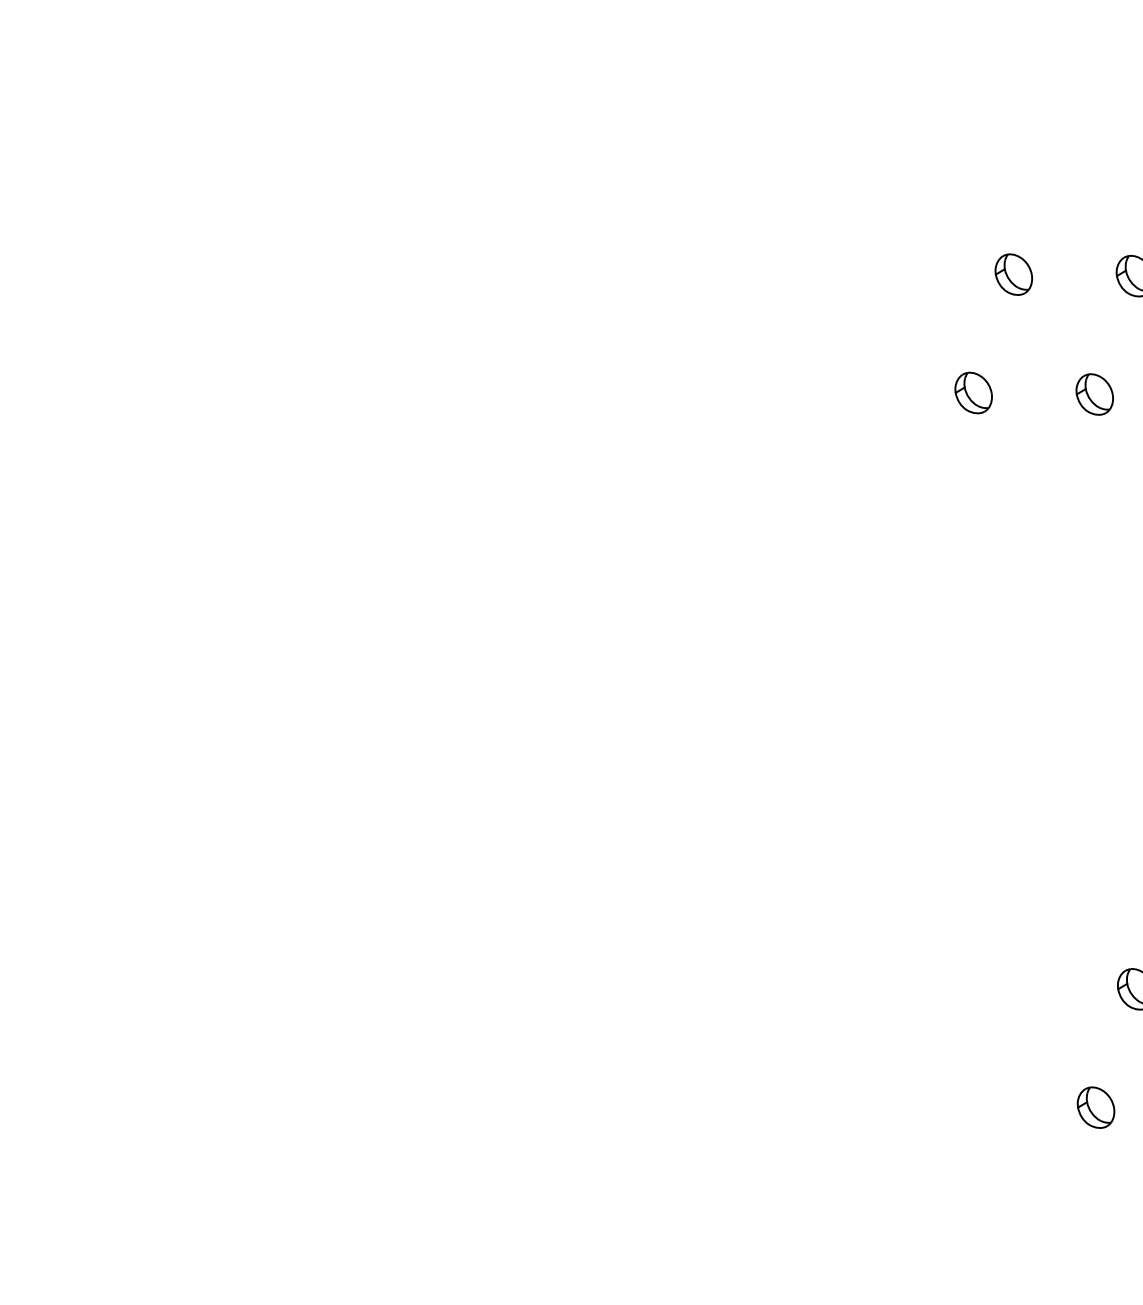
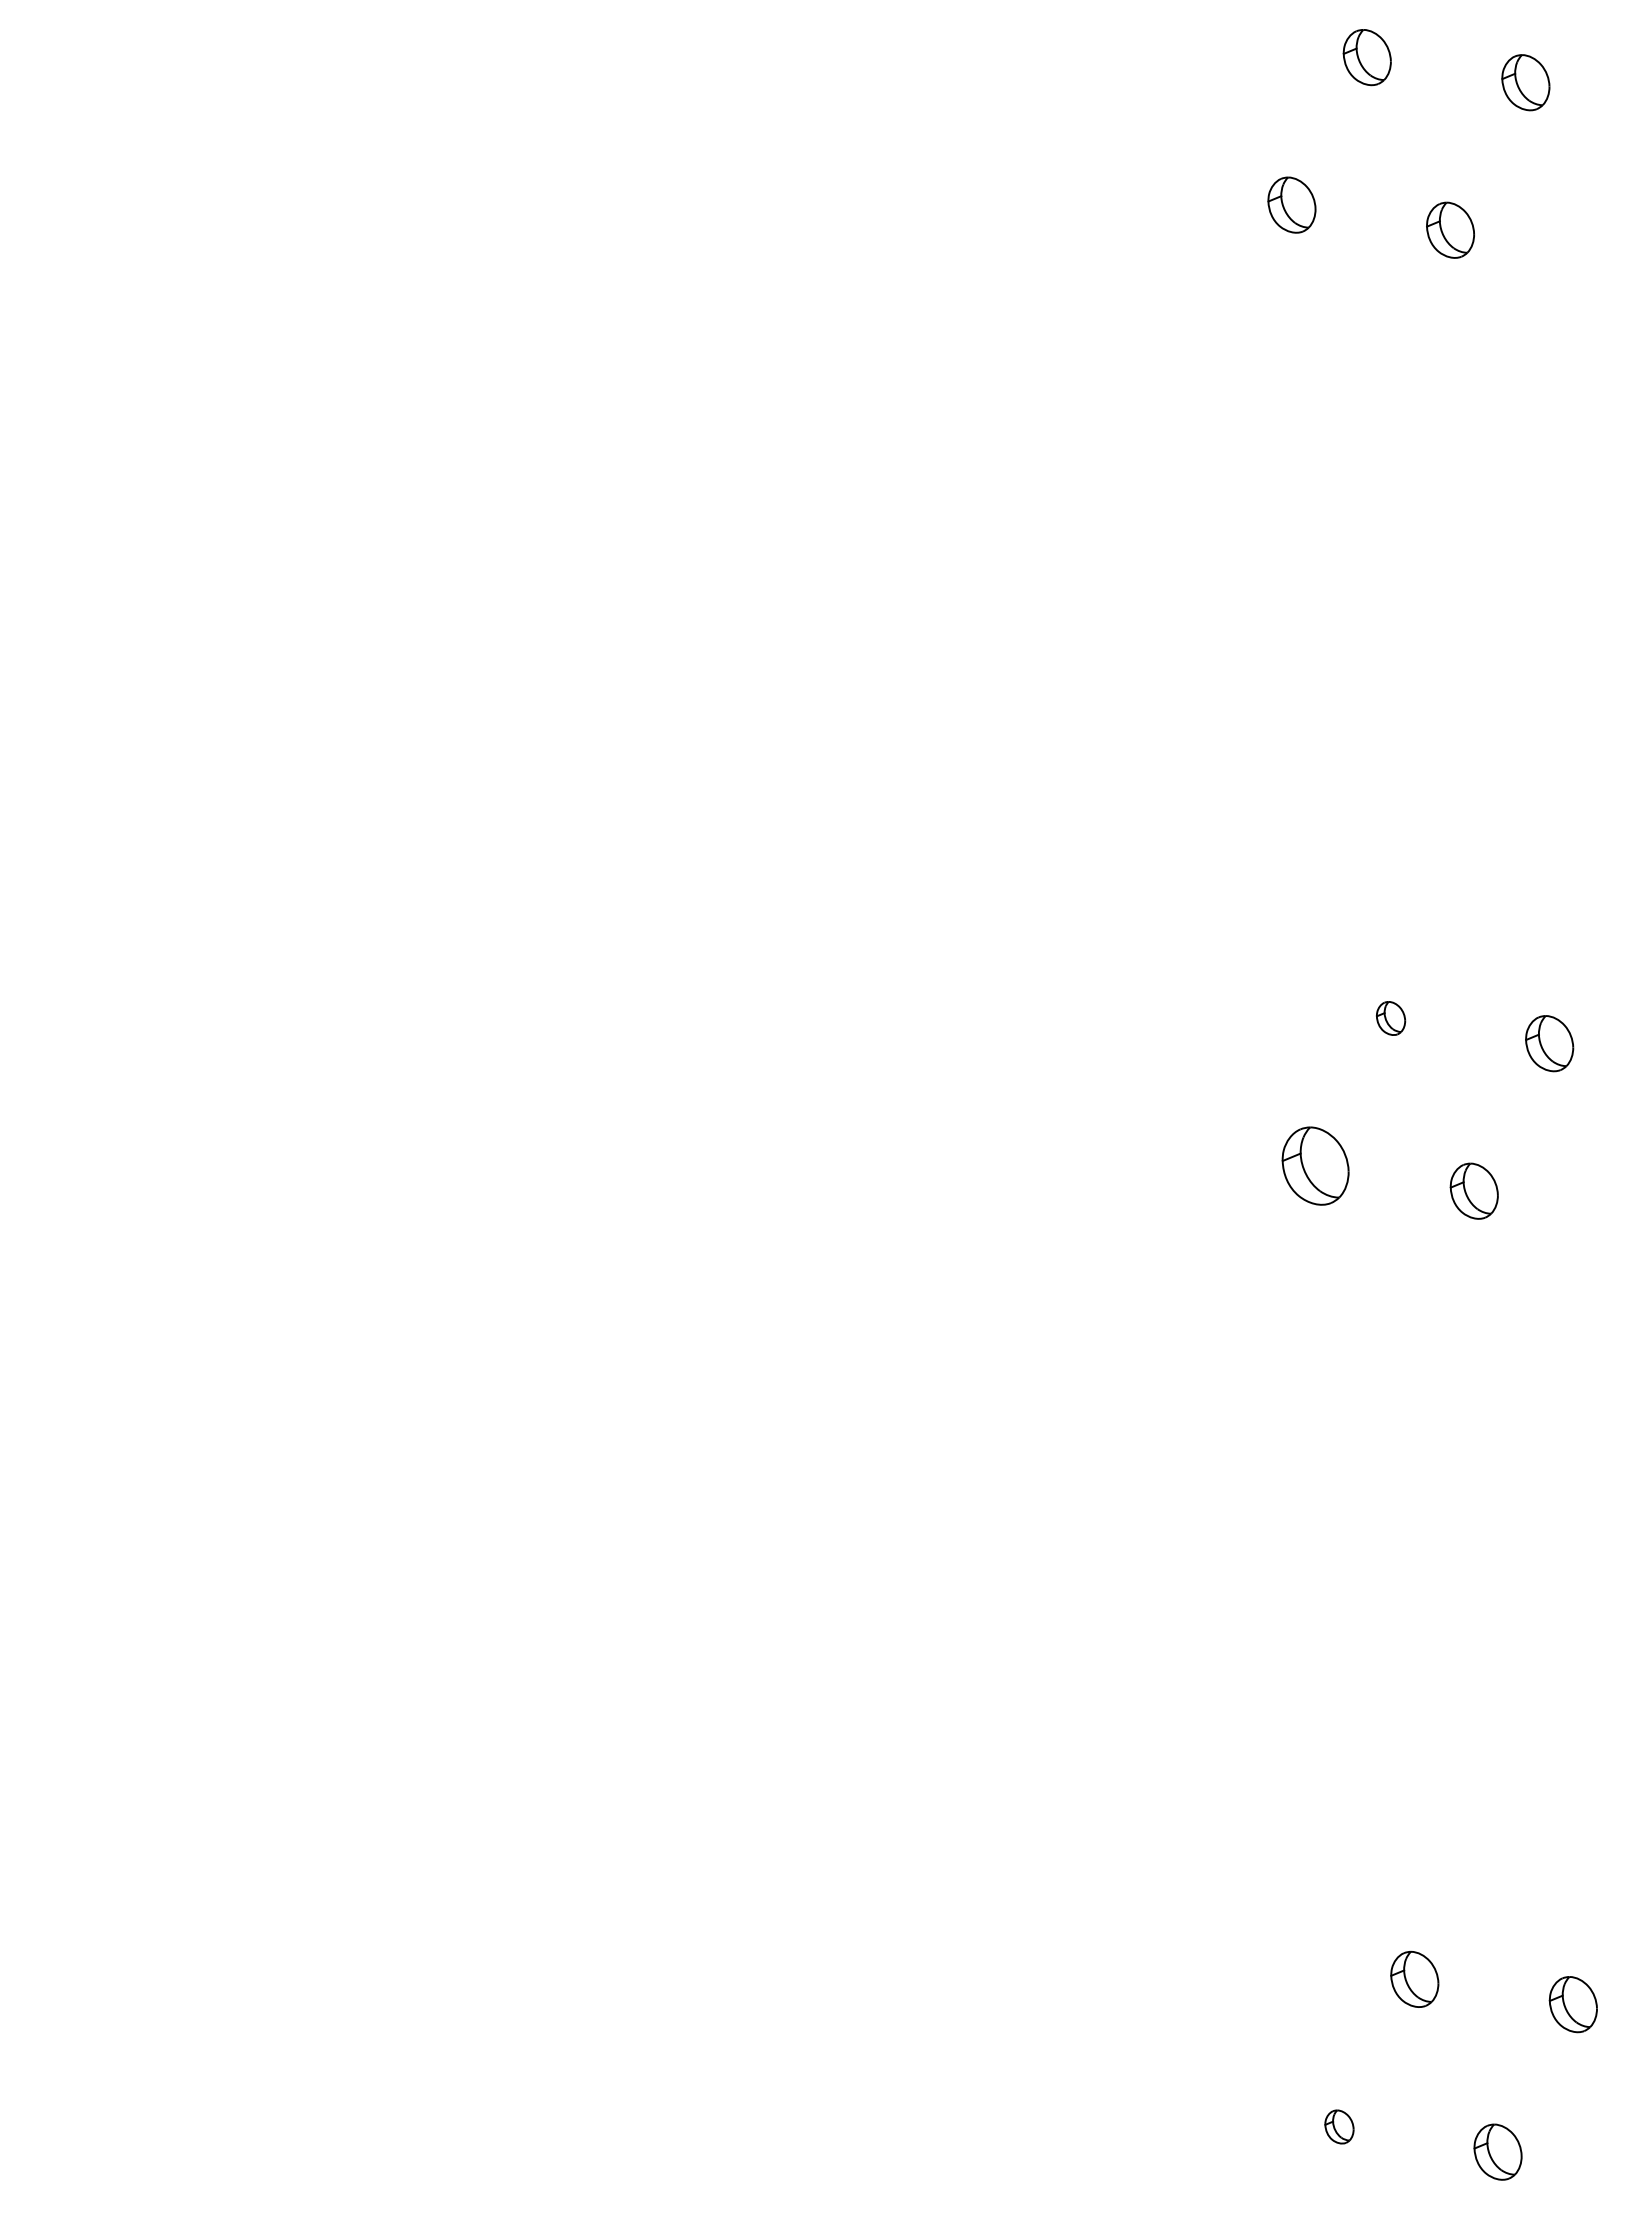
part: (1013, 274) -> (1390, 1018), size x0.6
part: (973, 392) -> (1315, 1165), size x1.4
part: (1096, 1107) -> (1339, 2126), size x0.6

